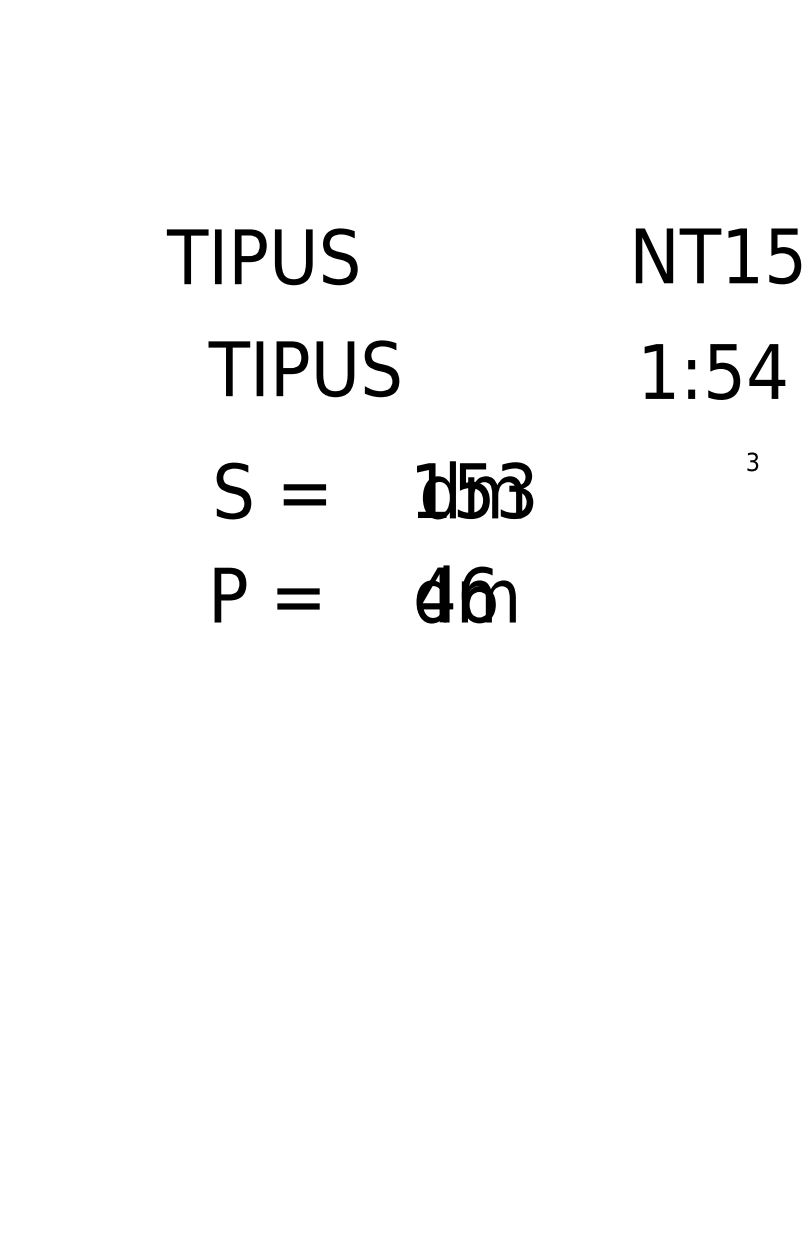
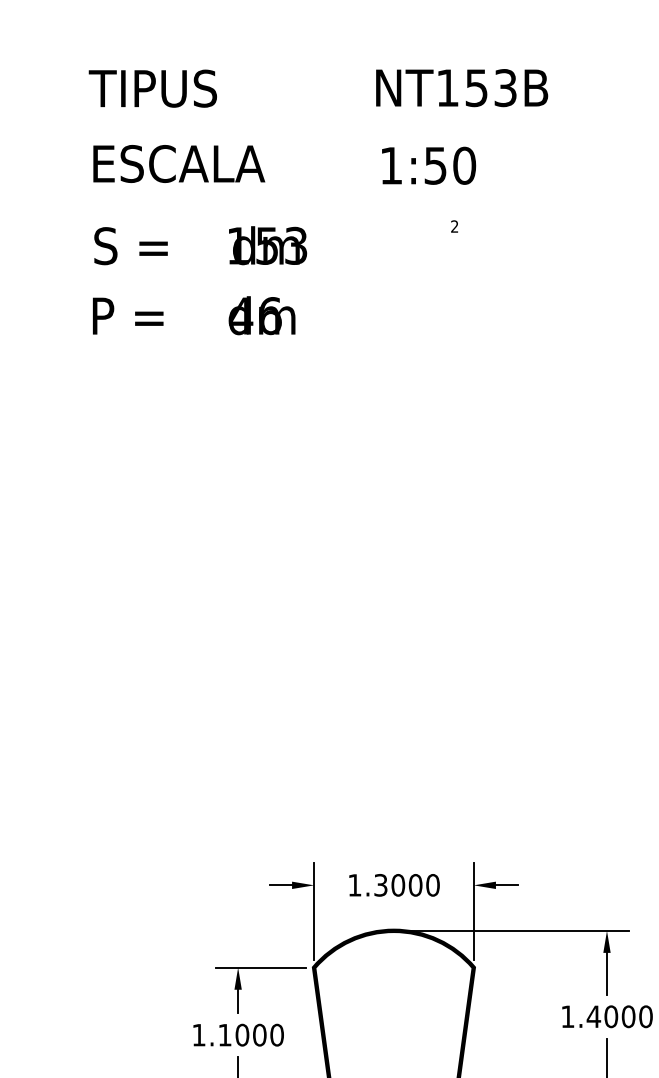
text: (261, 256) -> (152, 88), moved
text: (338, 369) -> (176, 164), TIPUS -> ESCALA
text: (767, 371) -> (464, 165), 1:54 -> 1:50
text: (752, 461) -> (454, 226), 3 -> 2

